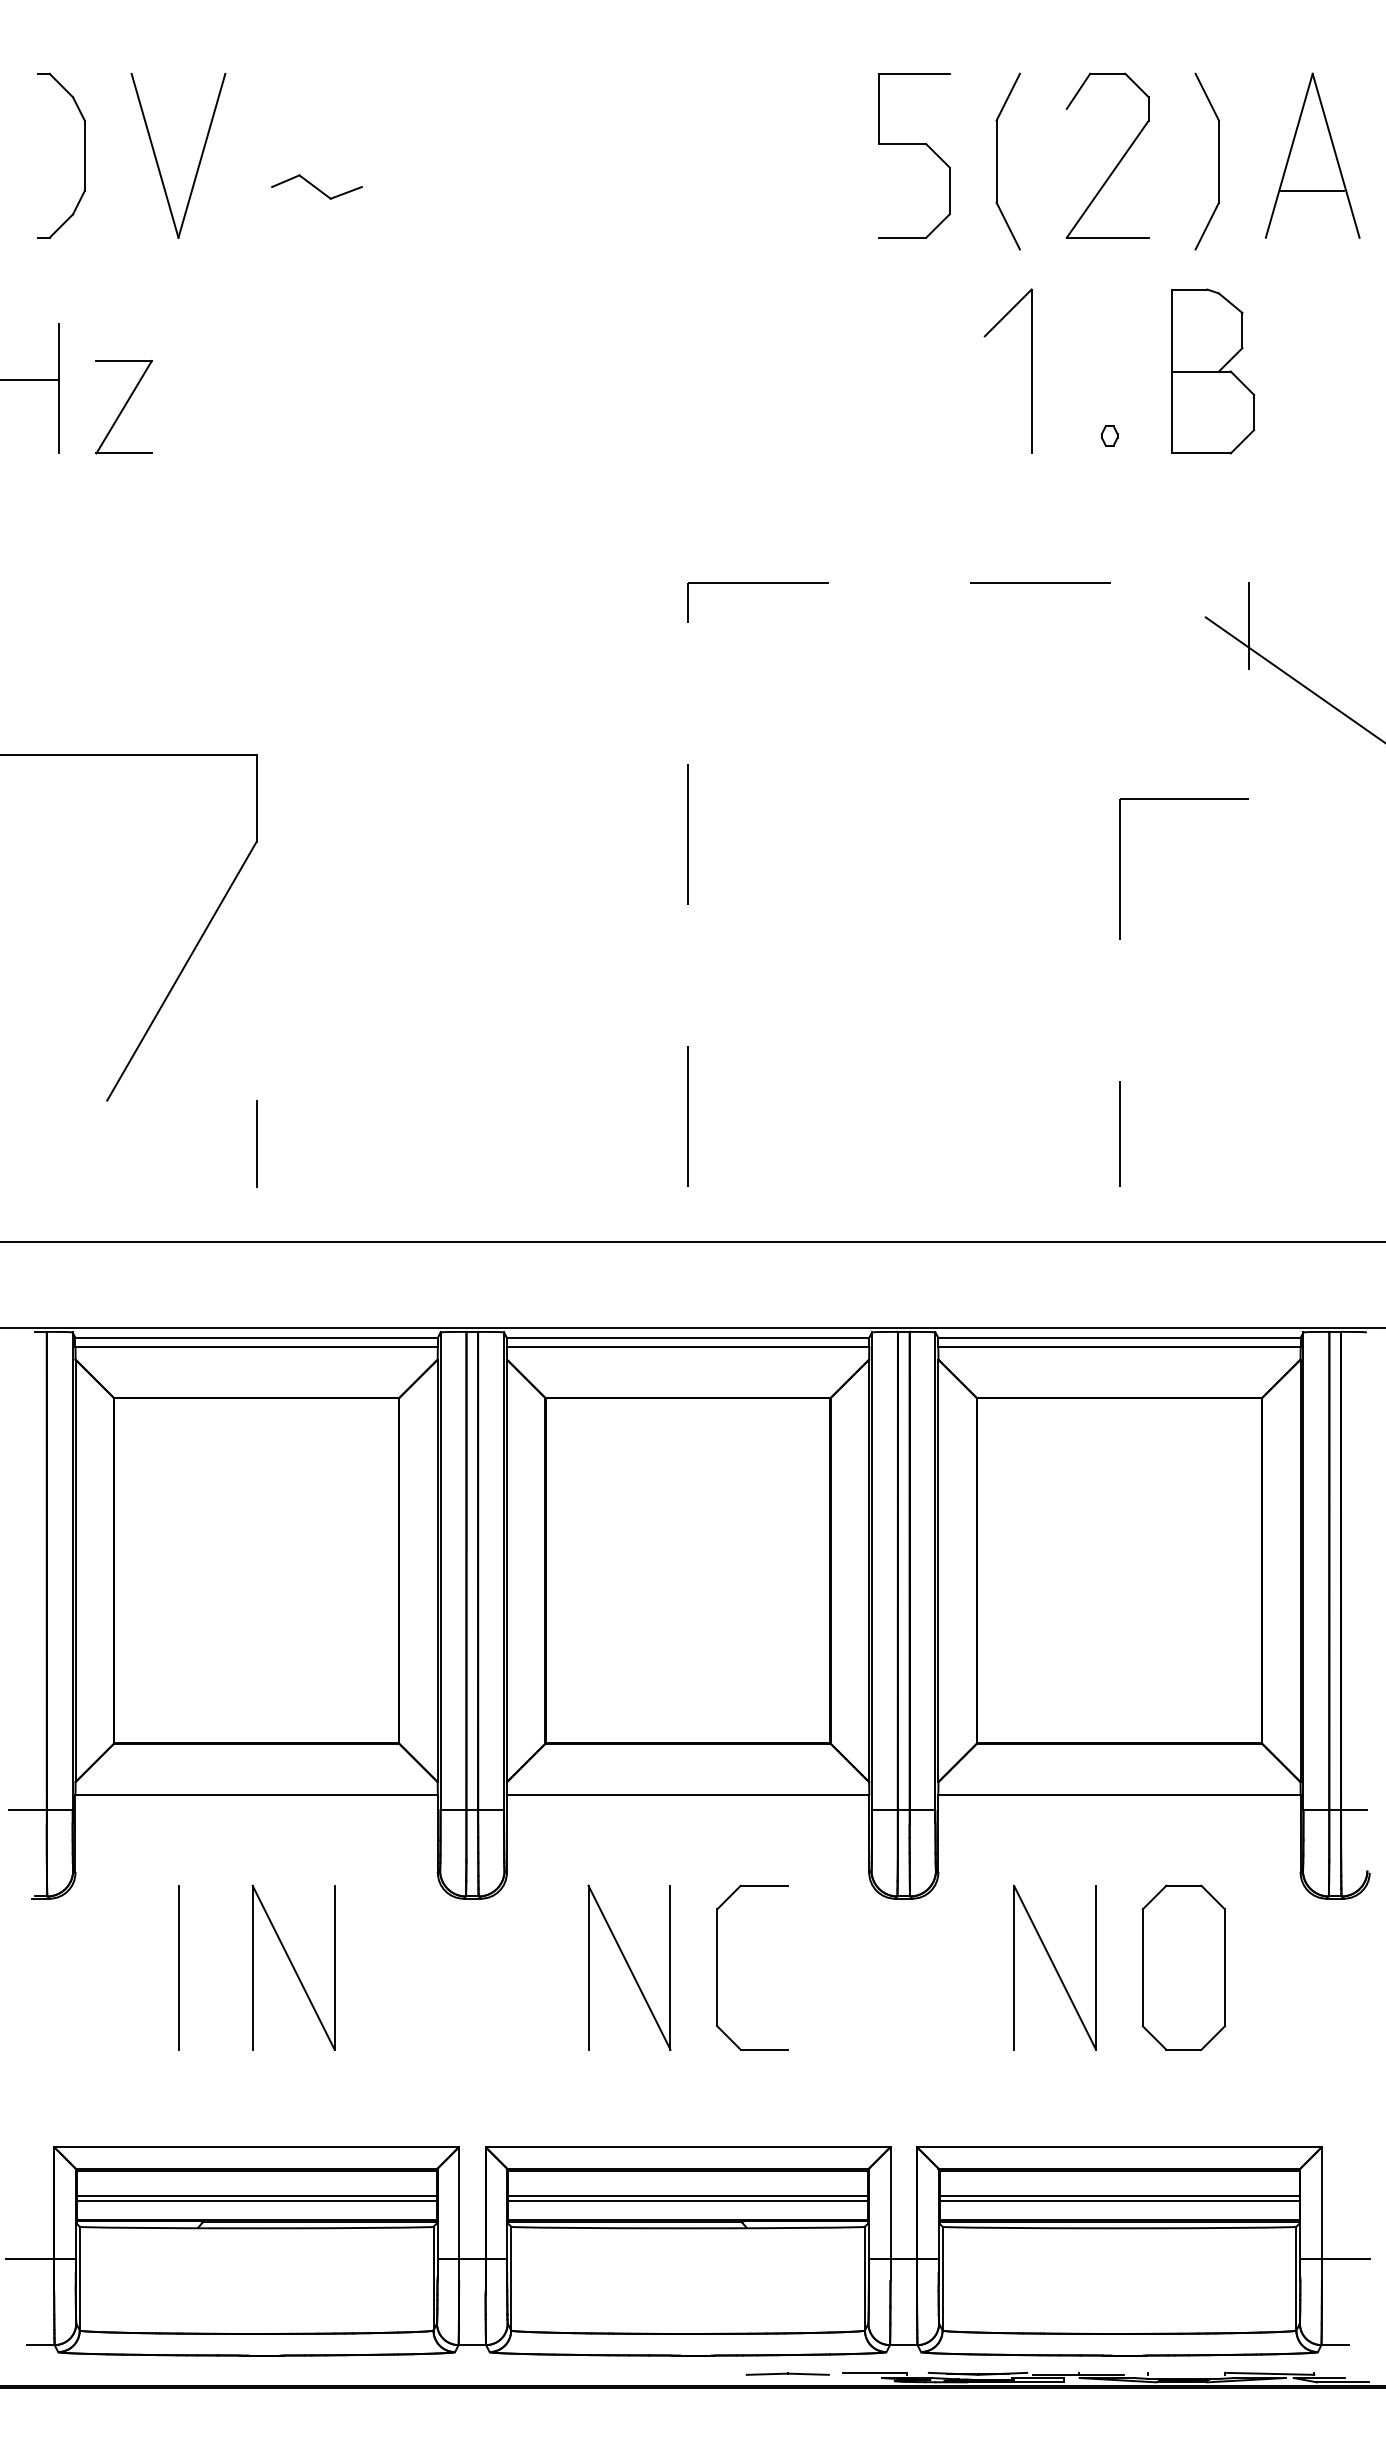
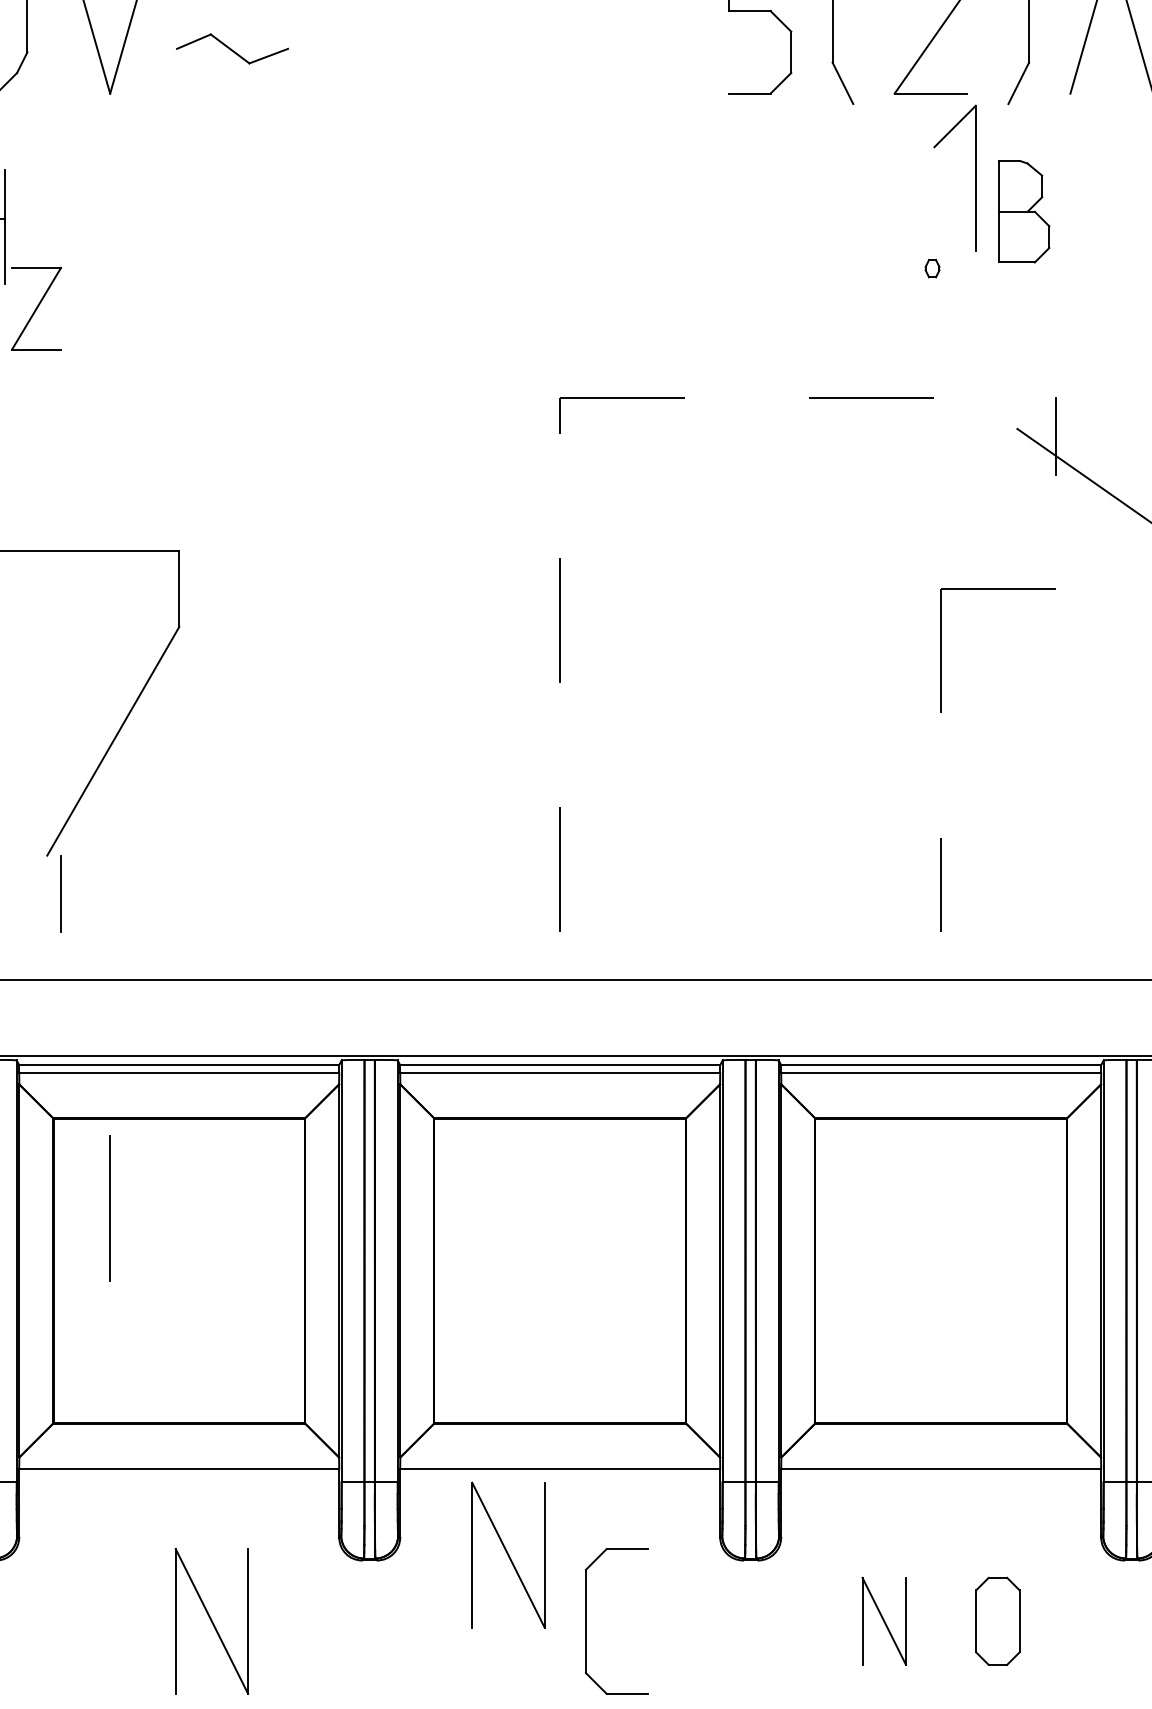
part: (316, 186) -> (232, 48), size x1.4
line: (1312, 190) -> (1111, 51), removed
part: (1031, 370) -> (975, 177), moved
part: (1213, 371) -> (1024, 211), size x0.7
part: (123, 407) -> (36, 308), moved
line: (256, 1143) -> (60, 893), moved
line: (178, 1967) -> (110, 1207), moved
part: (629, 1967) -> (508, 1554), moved
part: (1054, 1967) -> (883, 1621), size x0.6
part: (1183, 1967) -> (997, 1621), size x0.6

